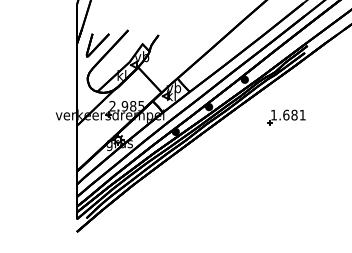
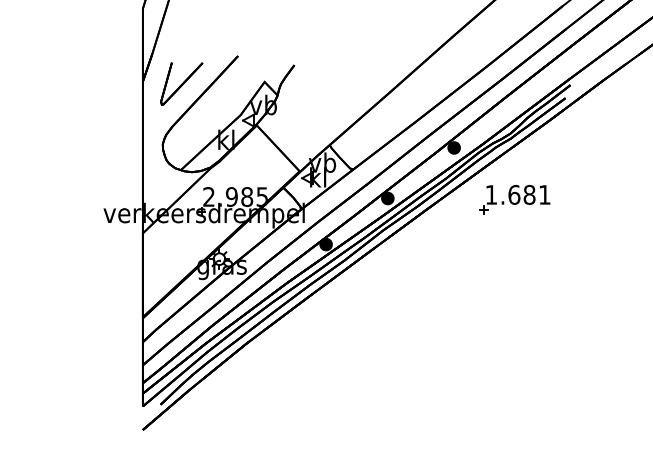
part: (286, 117) -> (514, 199), moved

